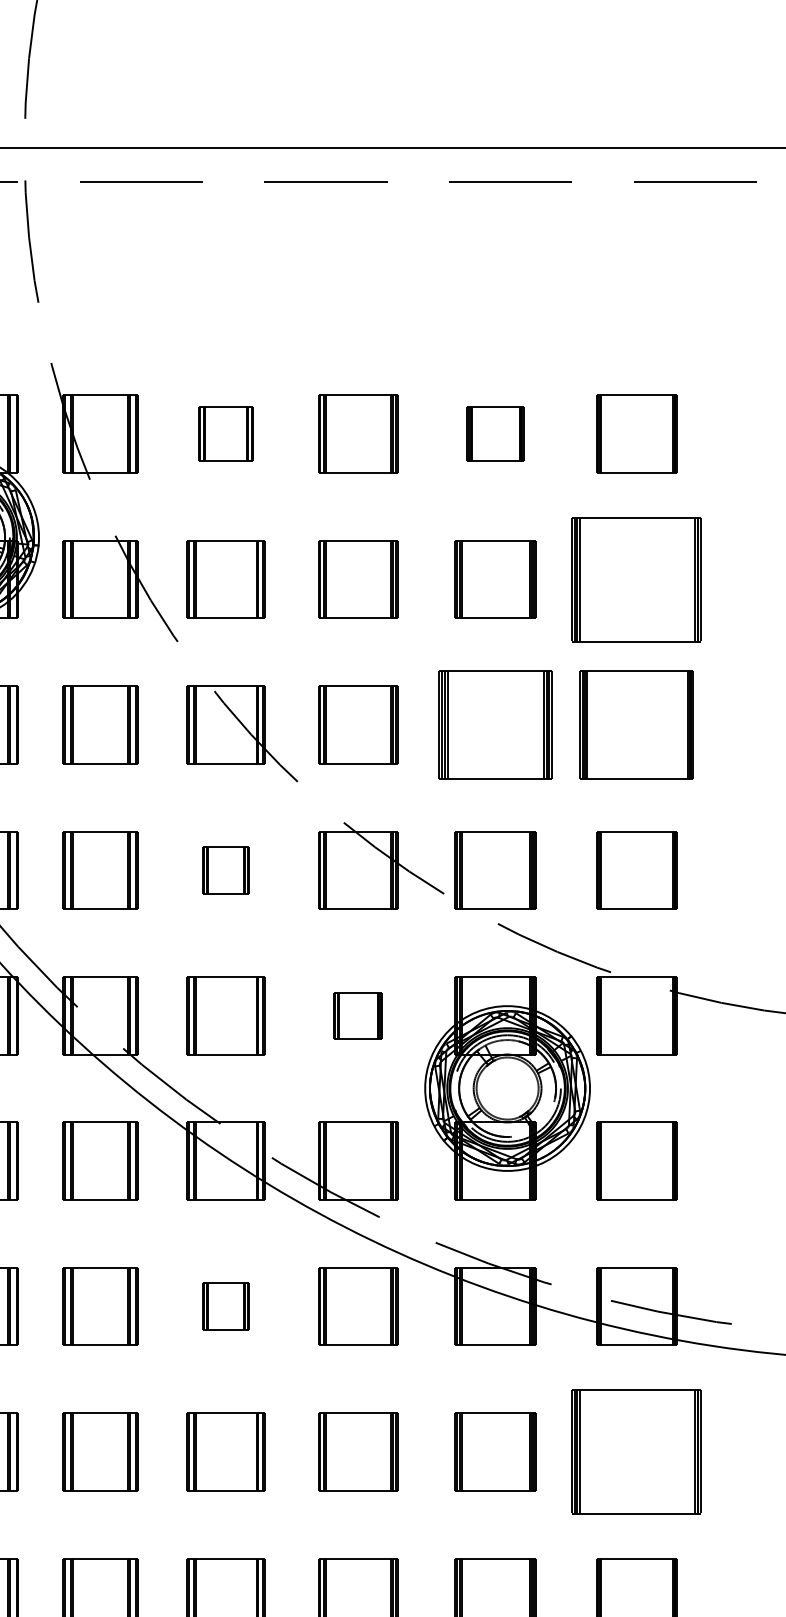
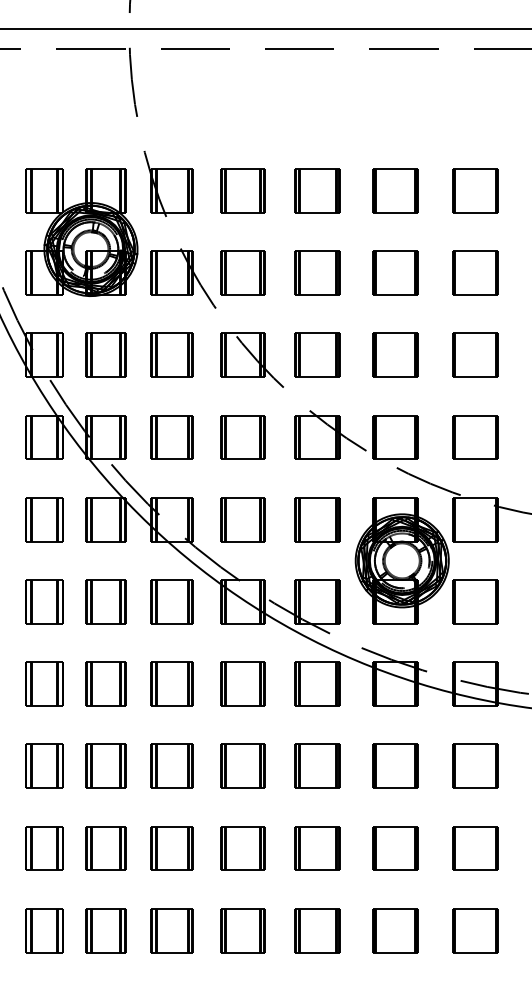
part: (224, 432) -> (242, 190), size x1.43
part: (495, 432) -> (395, 190), size x1.43
part: (637, 578) -> (475, 272), size x0.62
part: (495, 723) -> (395, 354), size x0.71
part: (637, 723) -> (475, 354), size x0.71
part: (224, 870) -> (242, 437), size x1.67
part: (357, 1015) -> (317, 519), size x1.67
part: (224, 1305) -> (242, 683), size x1.67
part: (637, 1450) -> (475, 765), size x0.62

